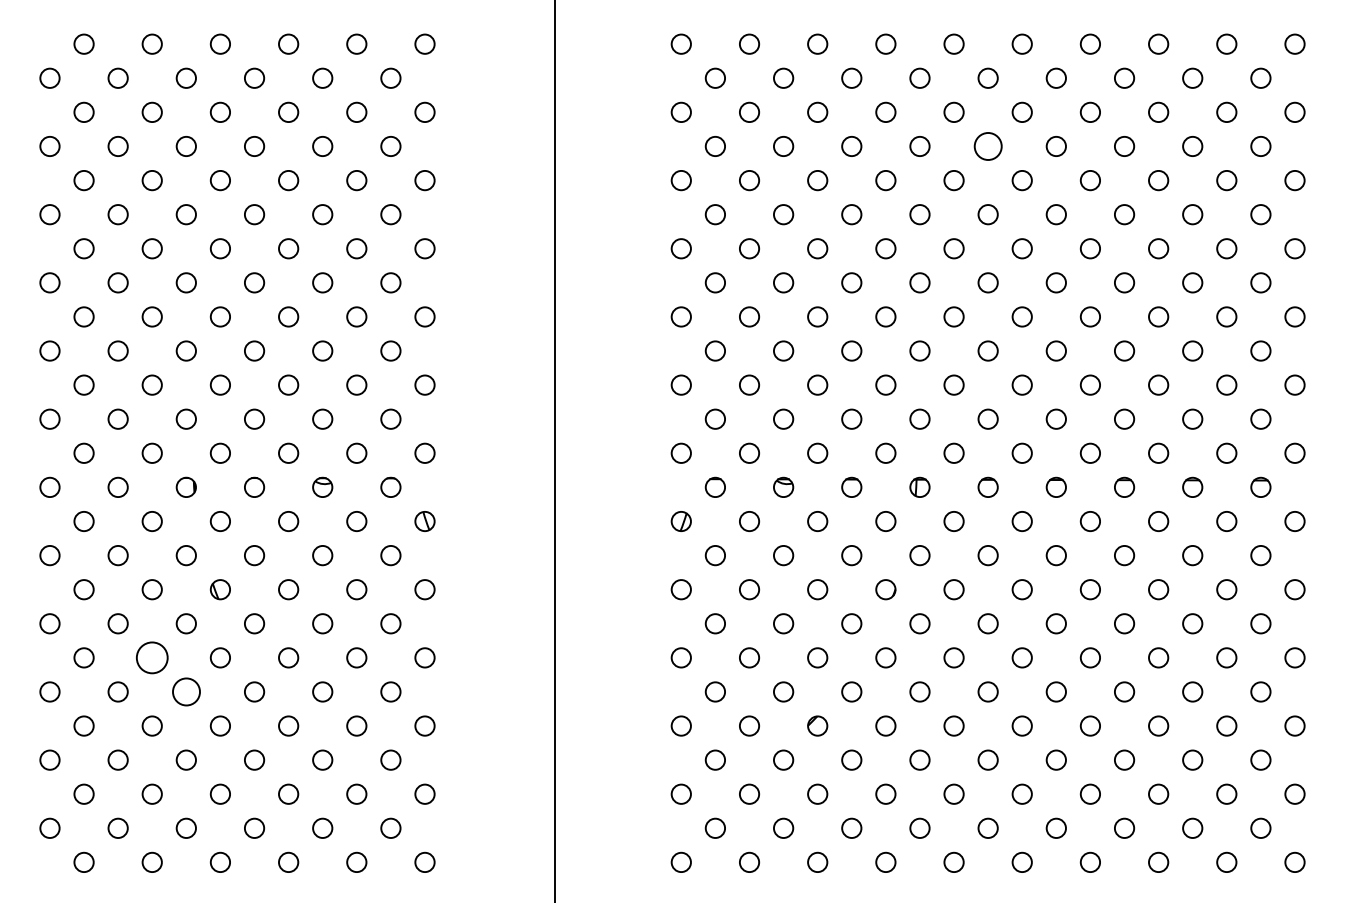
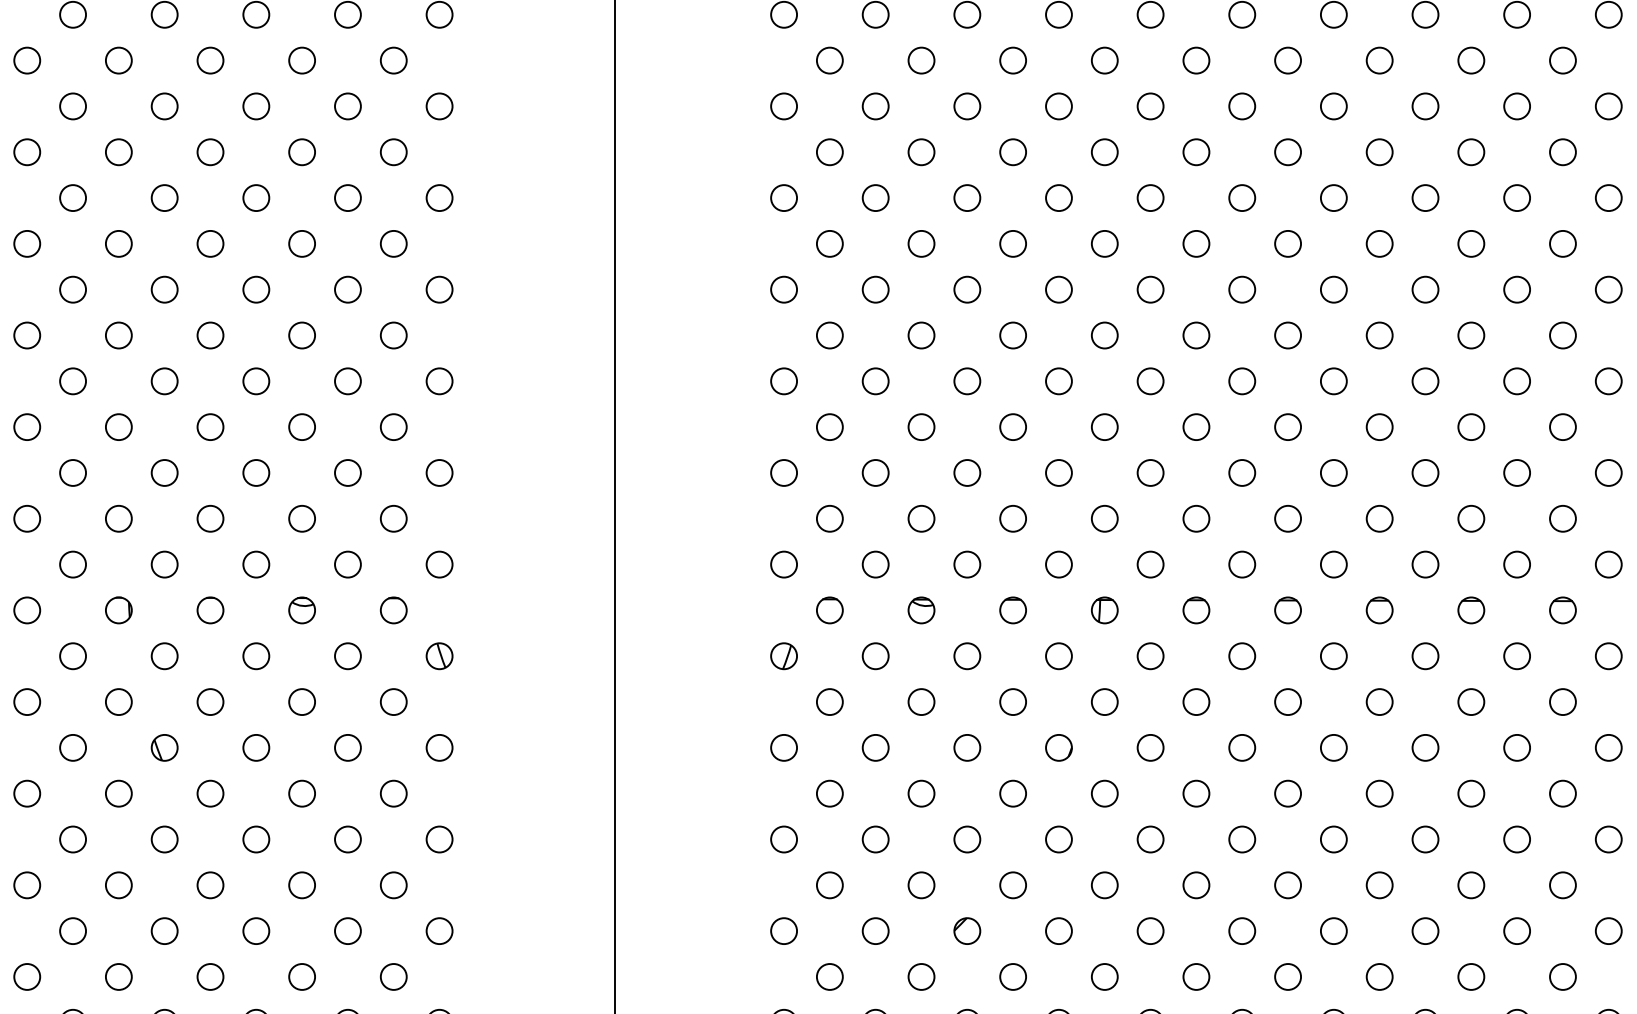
circle: (987, 146) -> (1195, 152), size x0.71
circle: (151, 657) -> (72, 838), size x0.62
circle: (185, 691) -> (117, 884), size x0.71

